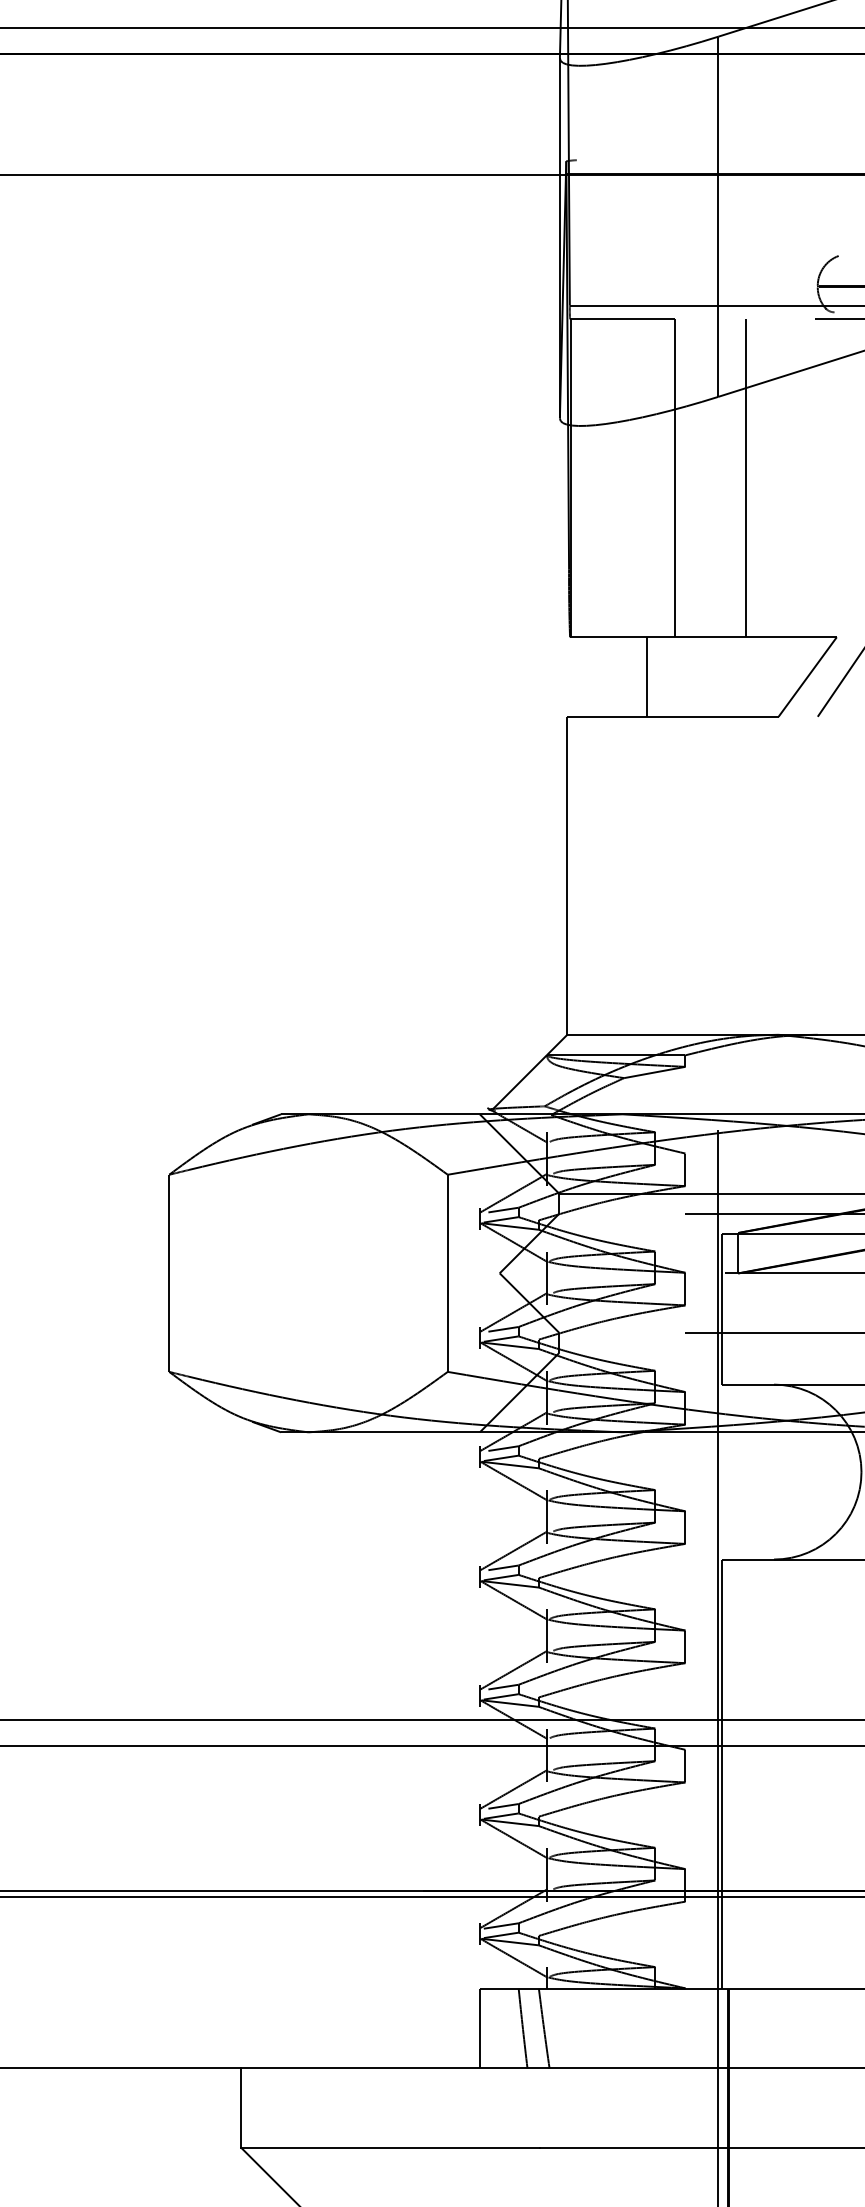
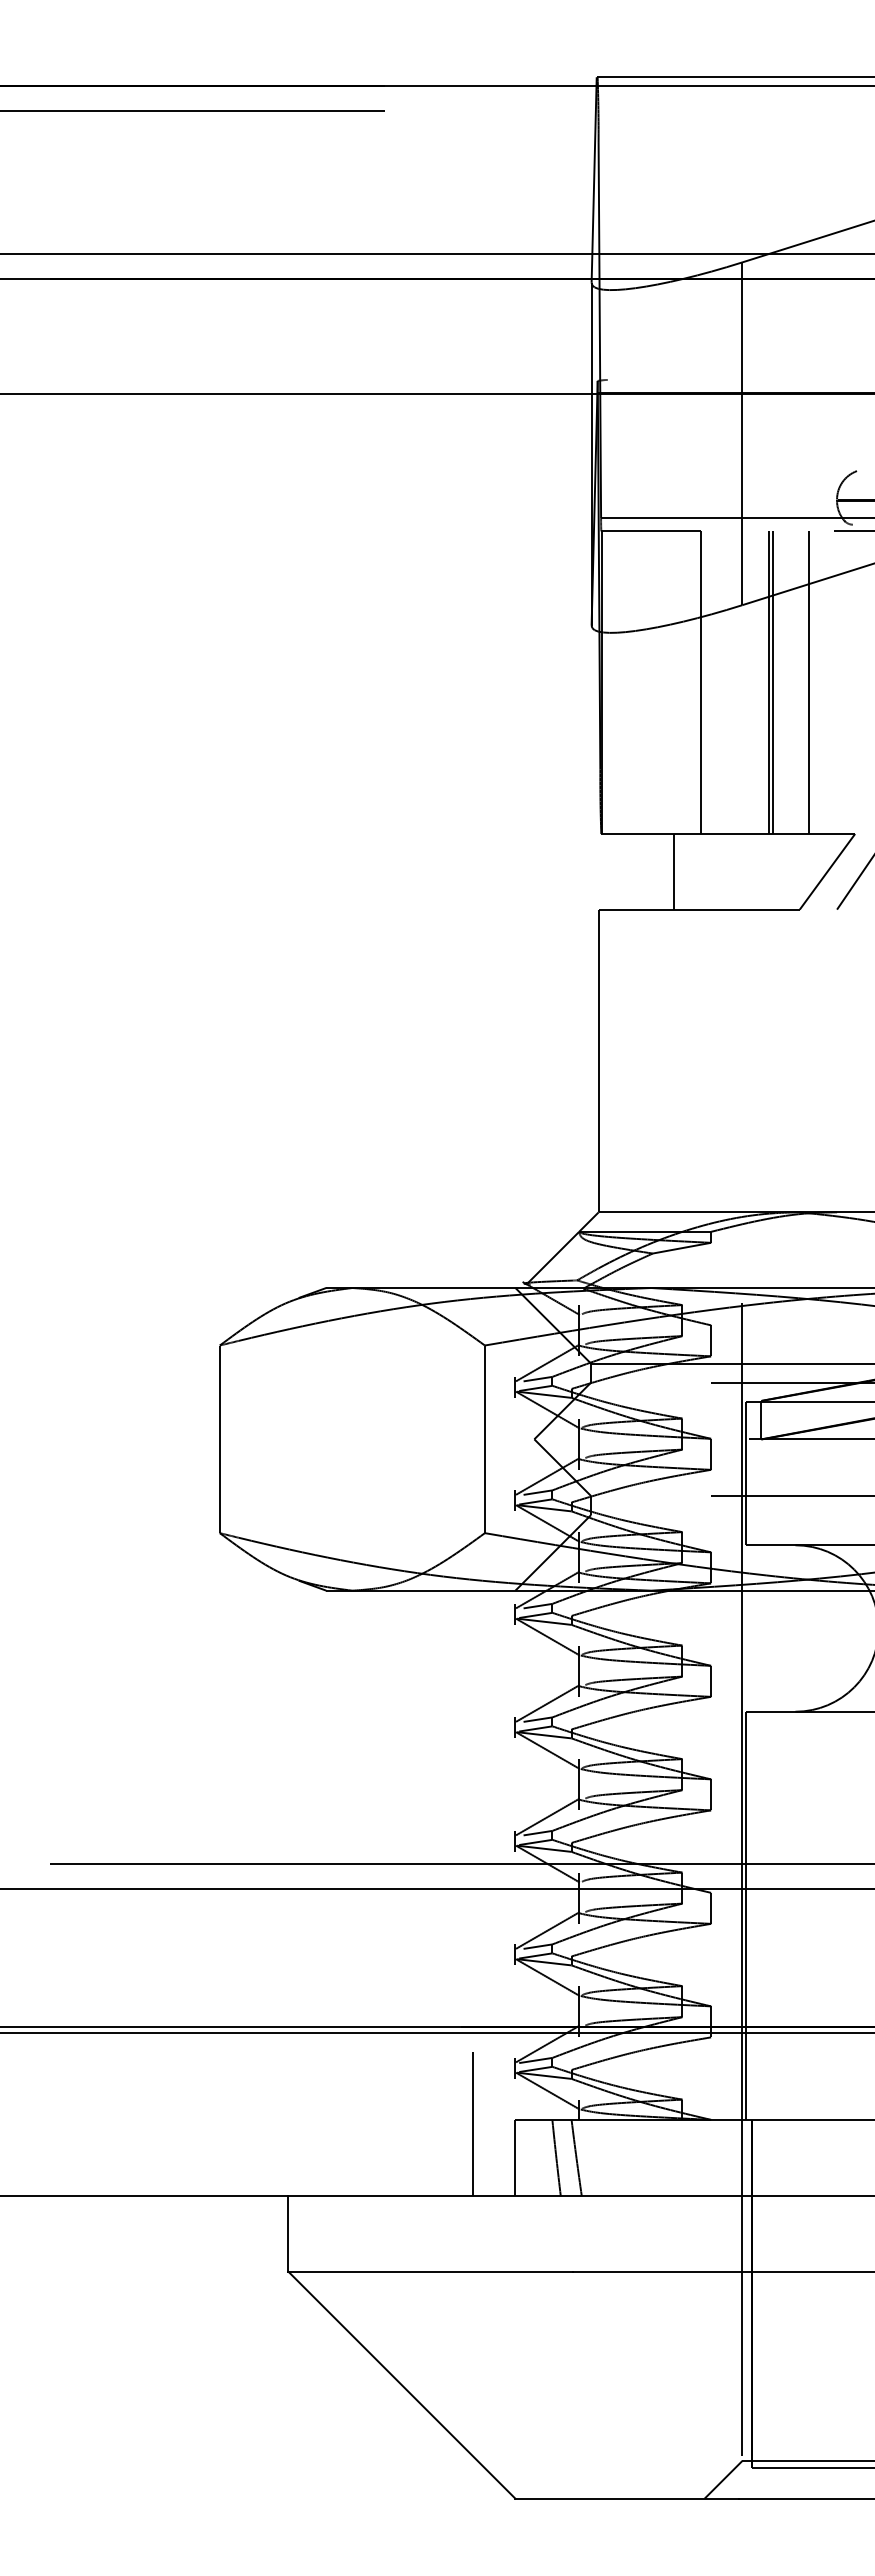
line: (749, 478) -> (772, 682), added
line: (787, 478) -> (808, 682), added
line: (435, 1993) -> (473, 2124), added

